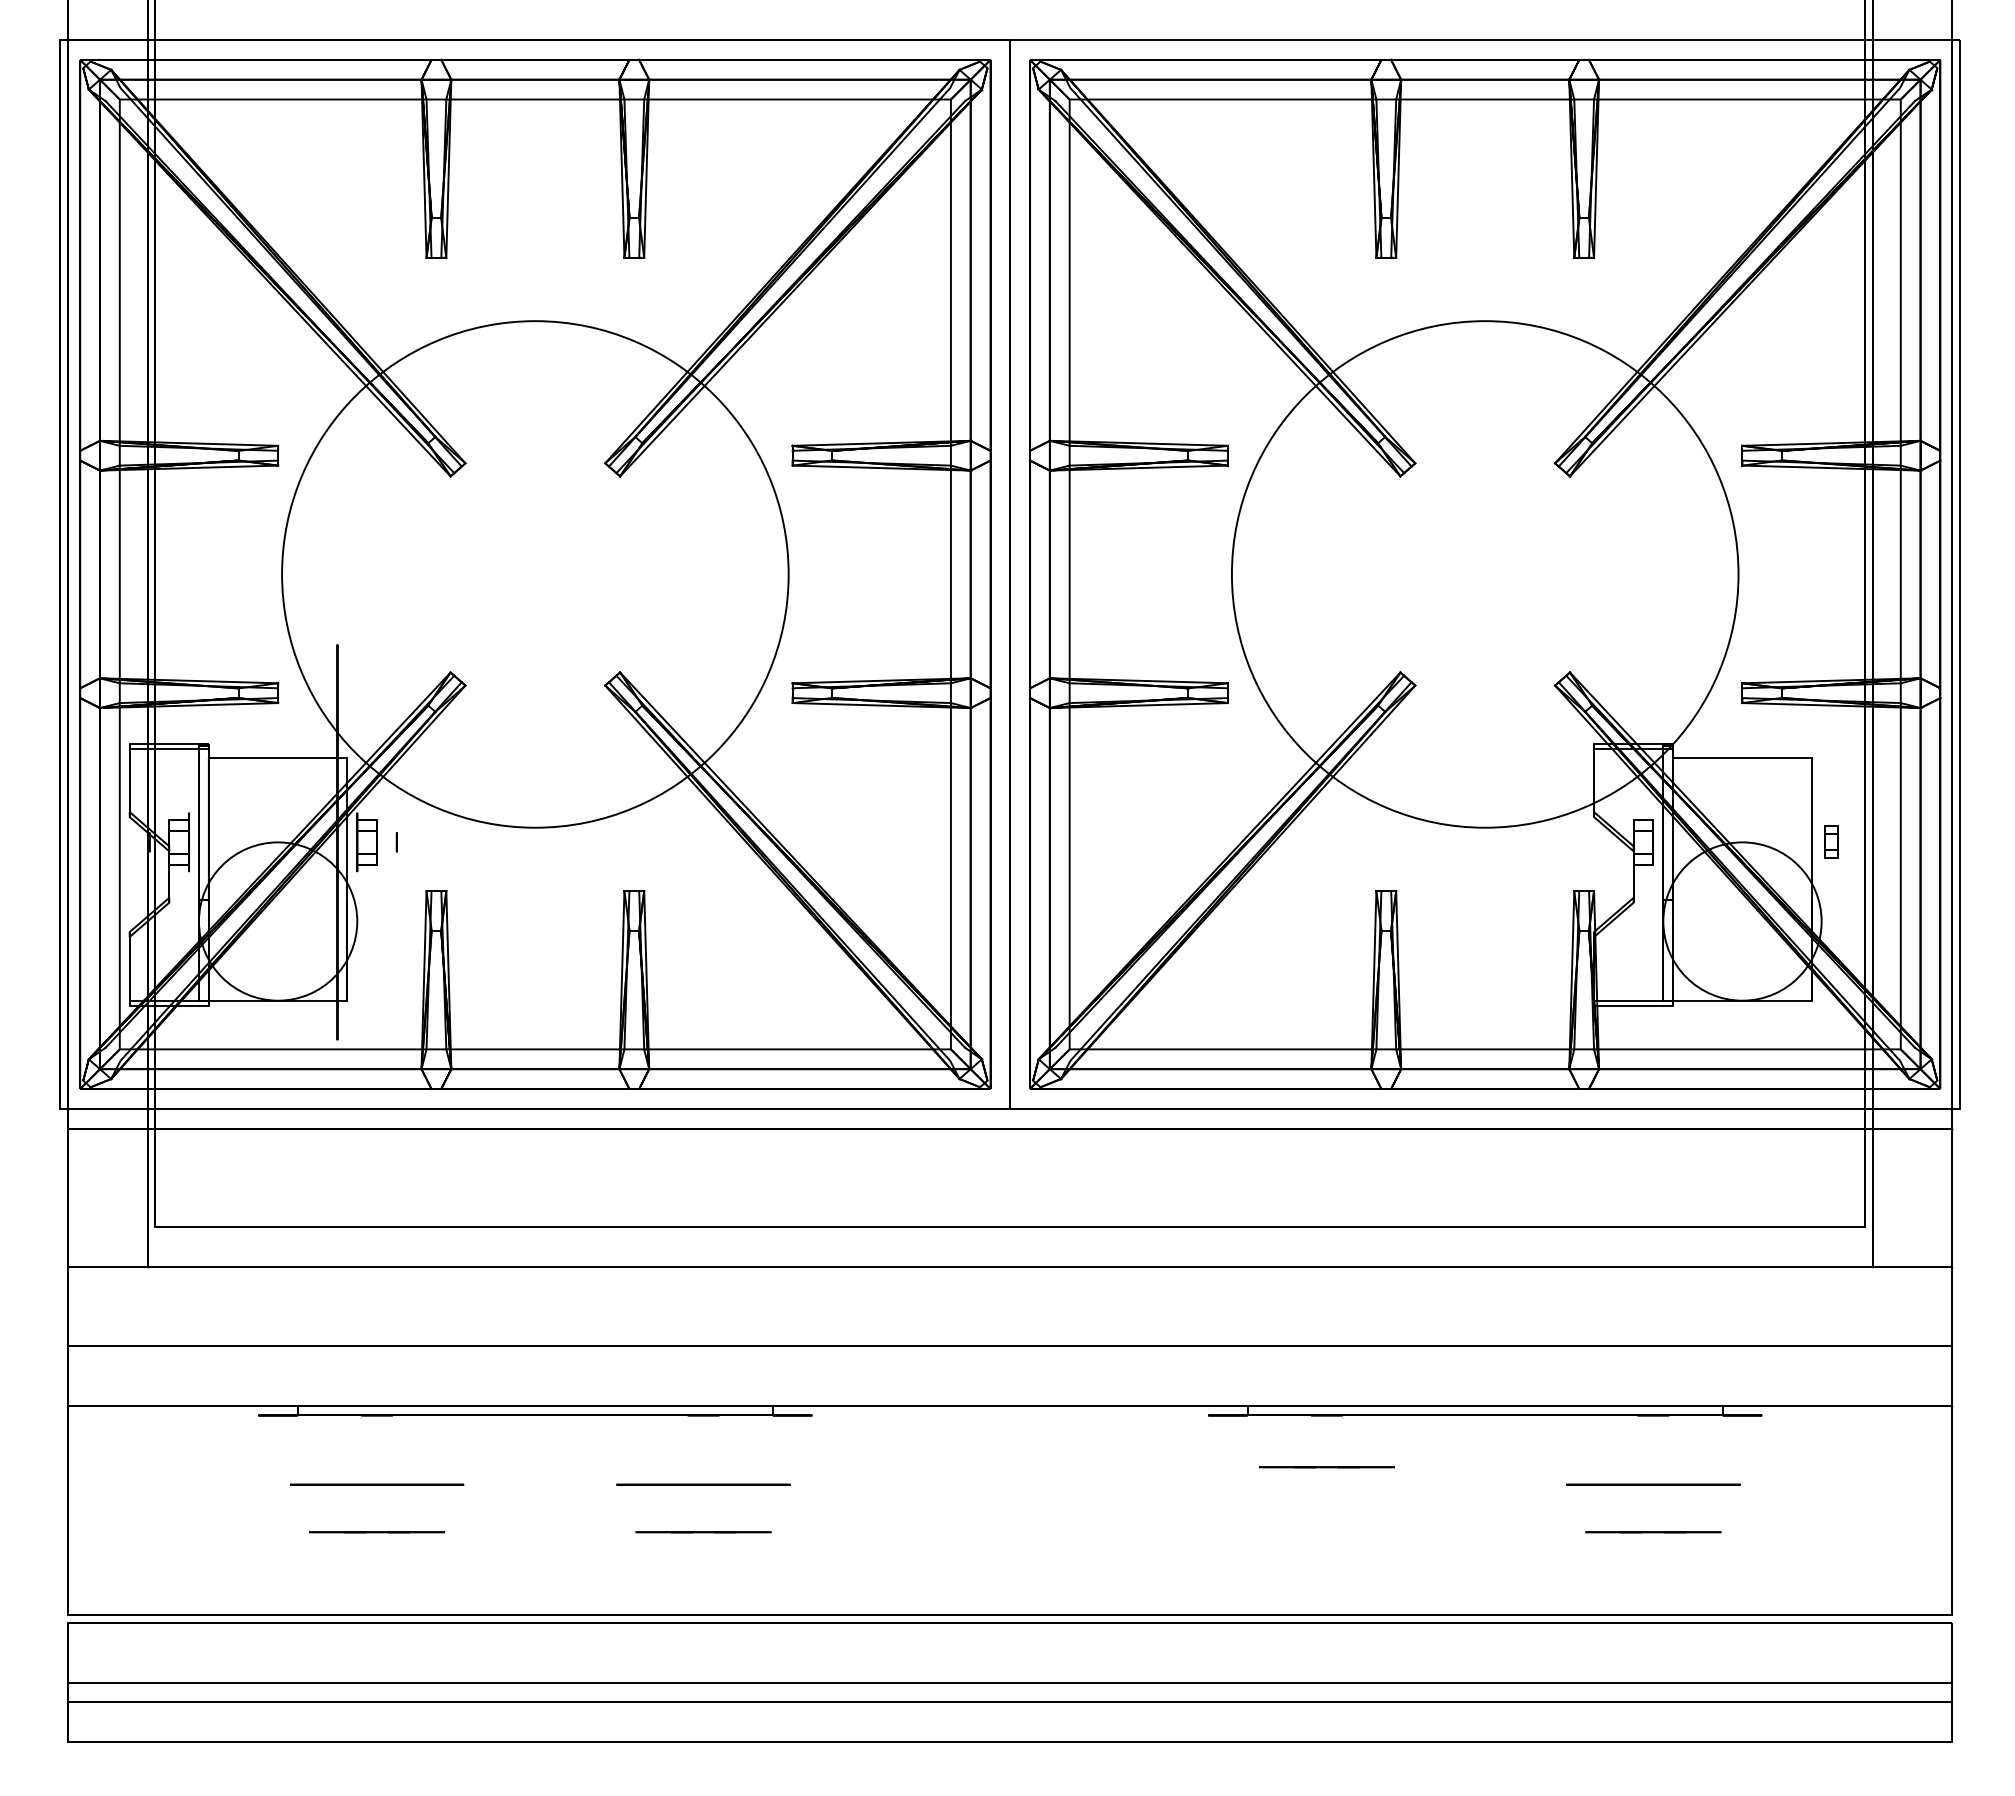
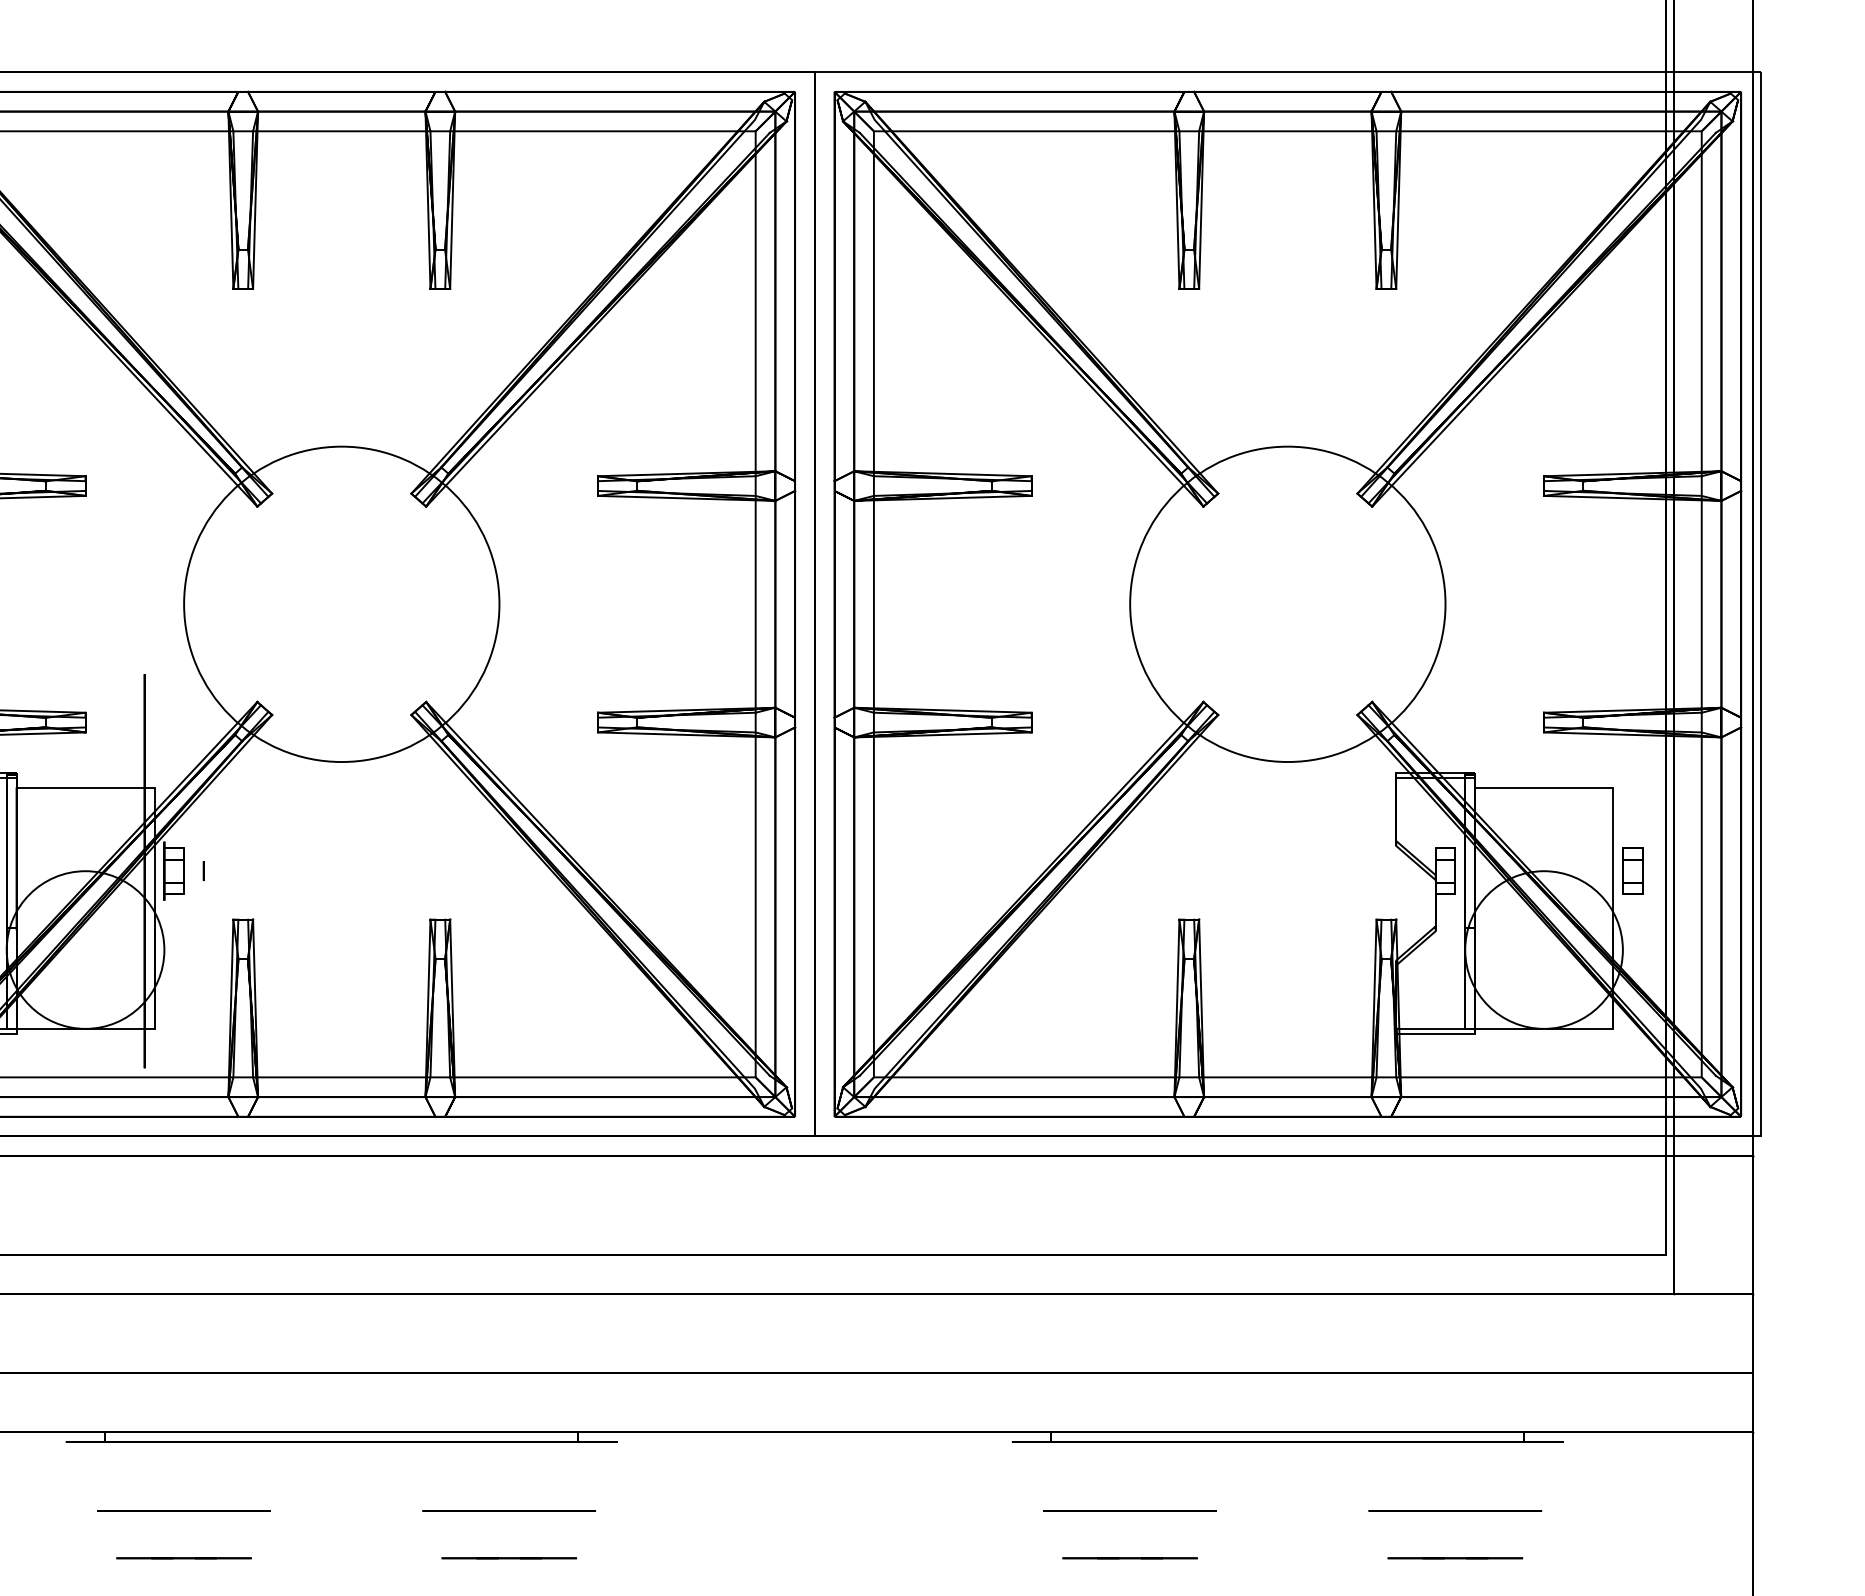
circle: (535, 574) -> (341, 604), size x0.62
circle: (1484, 574) -> (1287, 604), size x0.62
part: (1831, 842) -> (1632, 871), size x1.43
line: (1326, 1467) -> (1129, 1558), moved
circle: (1326, 1484) -> (1129, 1510), added

